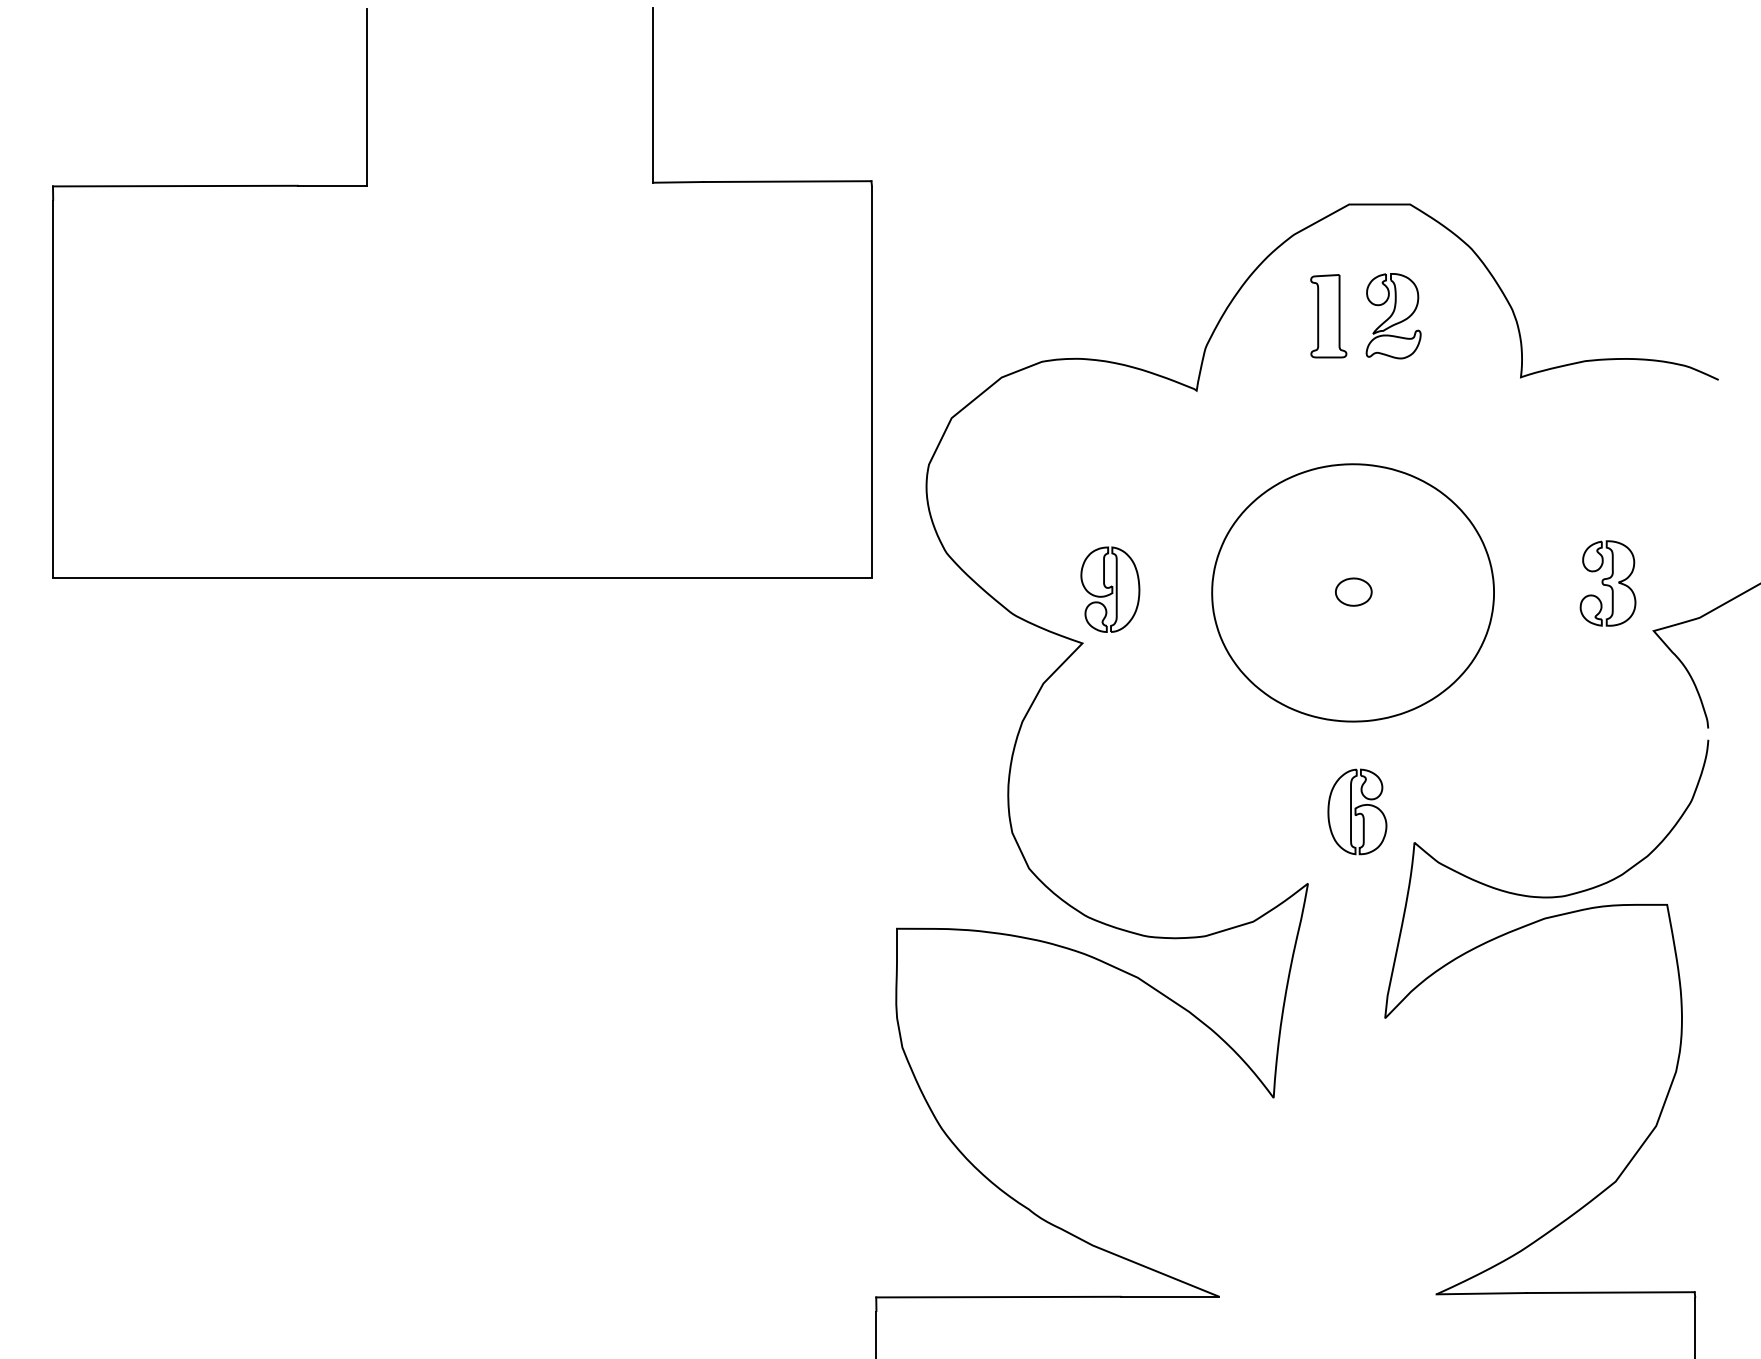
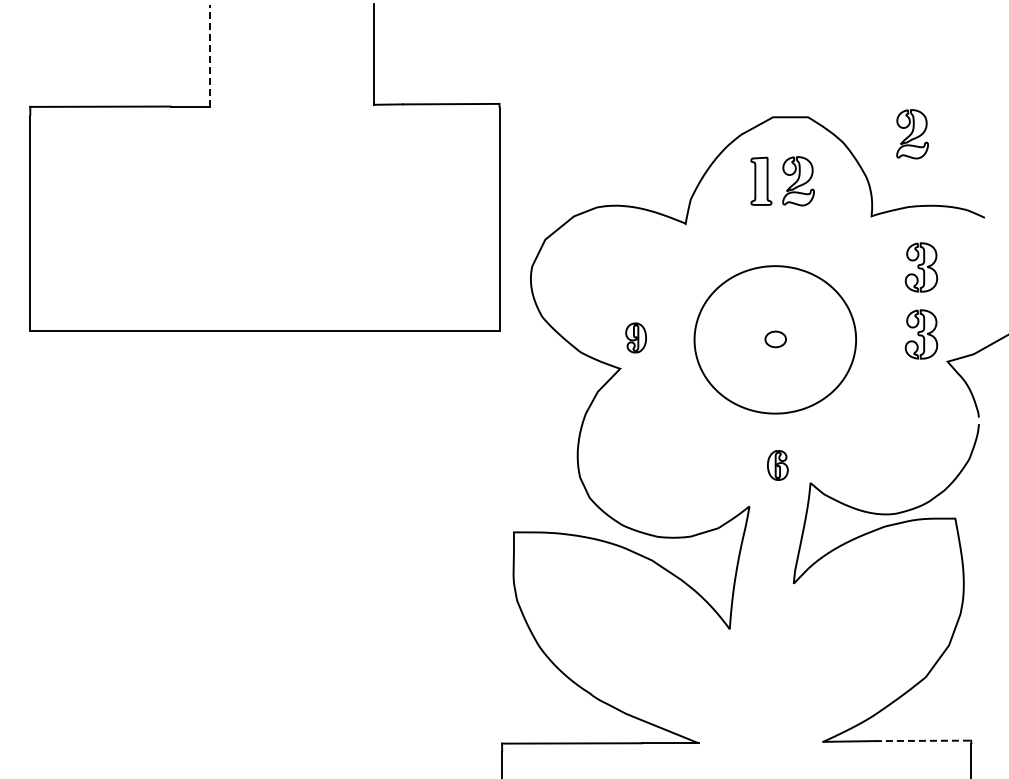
line: (367, 96) -> (210, 55), solid -> dashed
part: (1592, 234) -> (912, 134), added
part: (1608, 466) -> (921, 267), added
part: (1109, 588) -> (635, 337), size x0.6
part: (1356, 812) -> (777, 465), size x0.6
line: (1611, 1291) -> (923, 740), solid -> dashed

